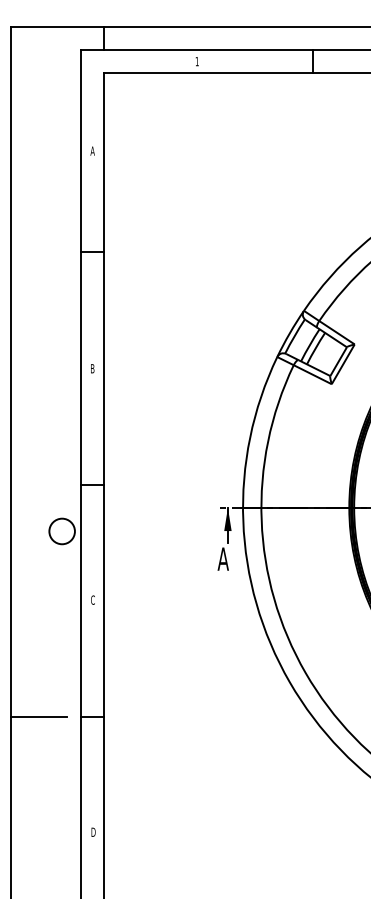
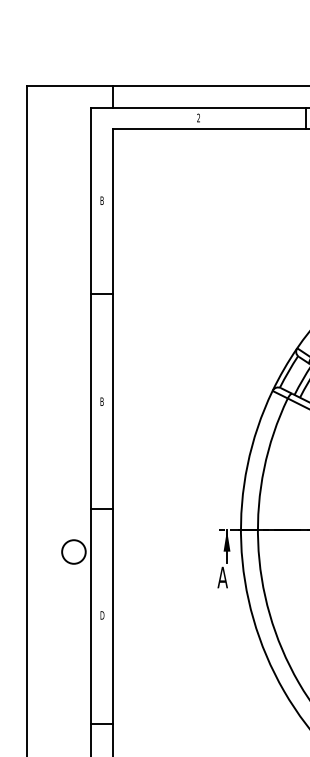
text: (196, 60) -> (197, 117), 1 -> 2
text: (92, 150) -> (101, 200), A -> B
text: (93, 599) -> (102, 614), C -> D
line: (38, 717) -> (52, 723), removed

